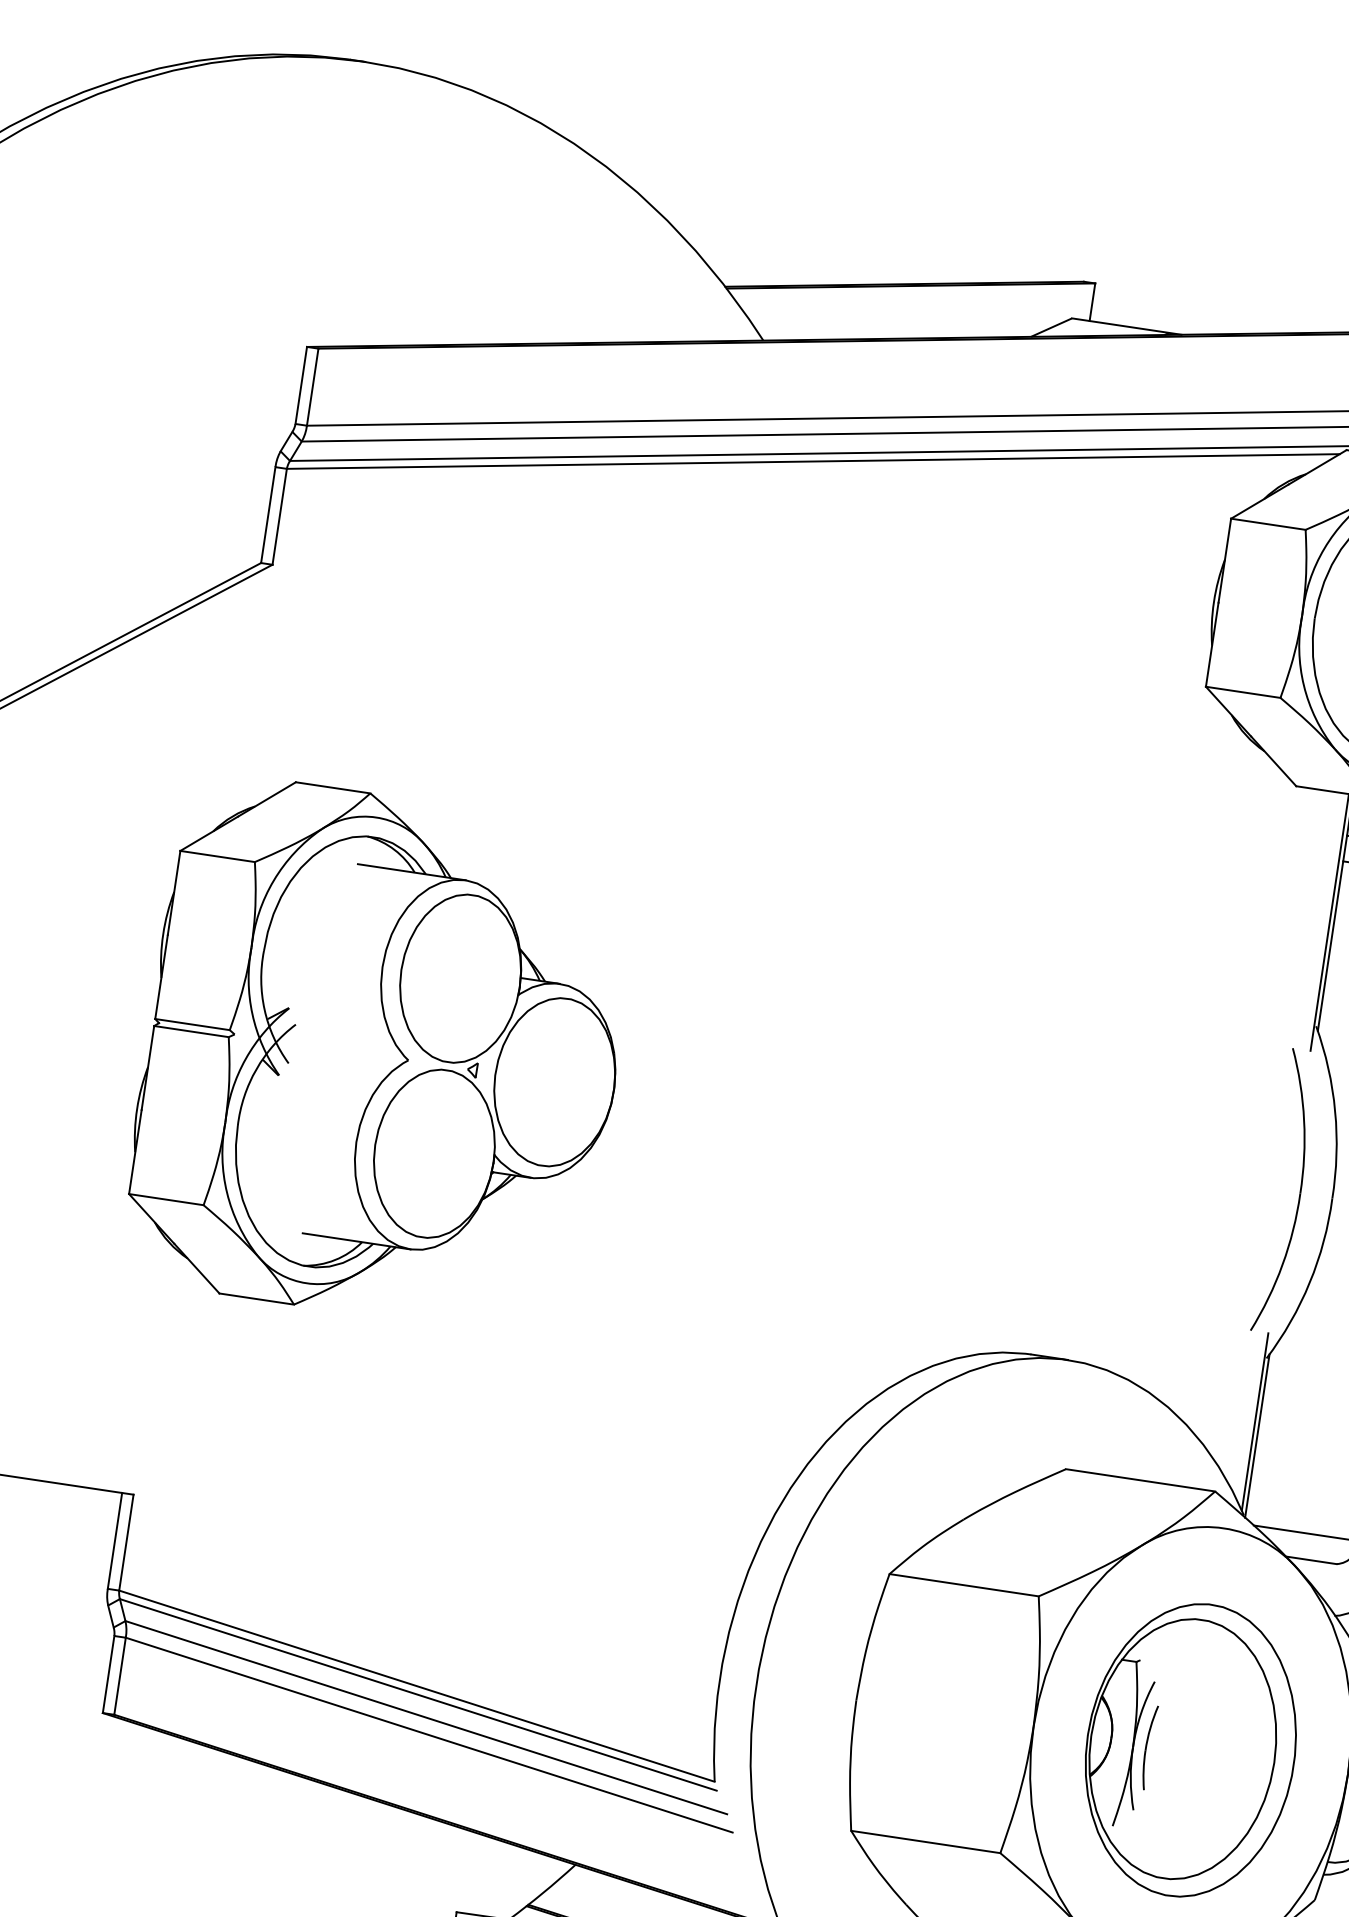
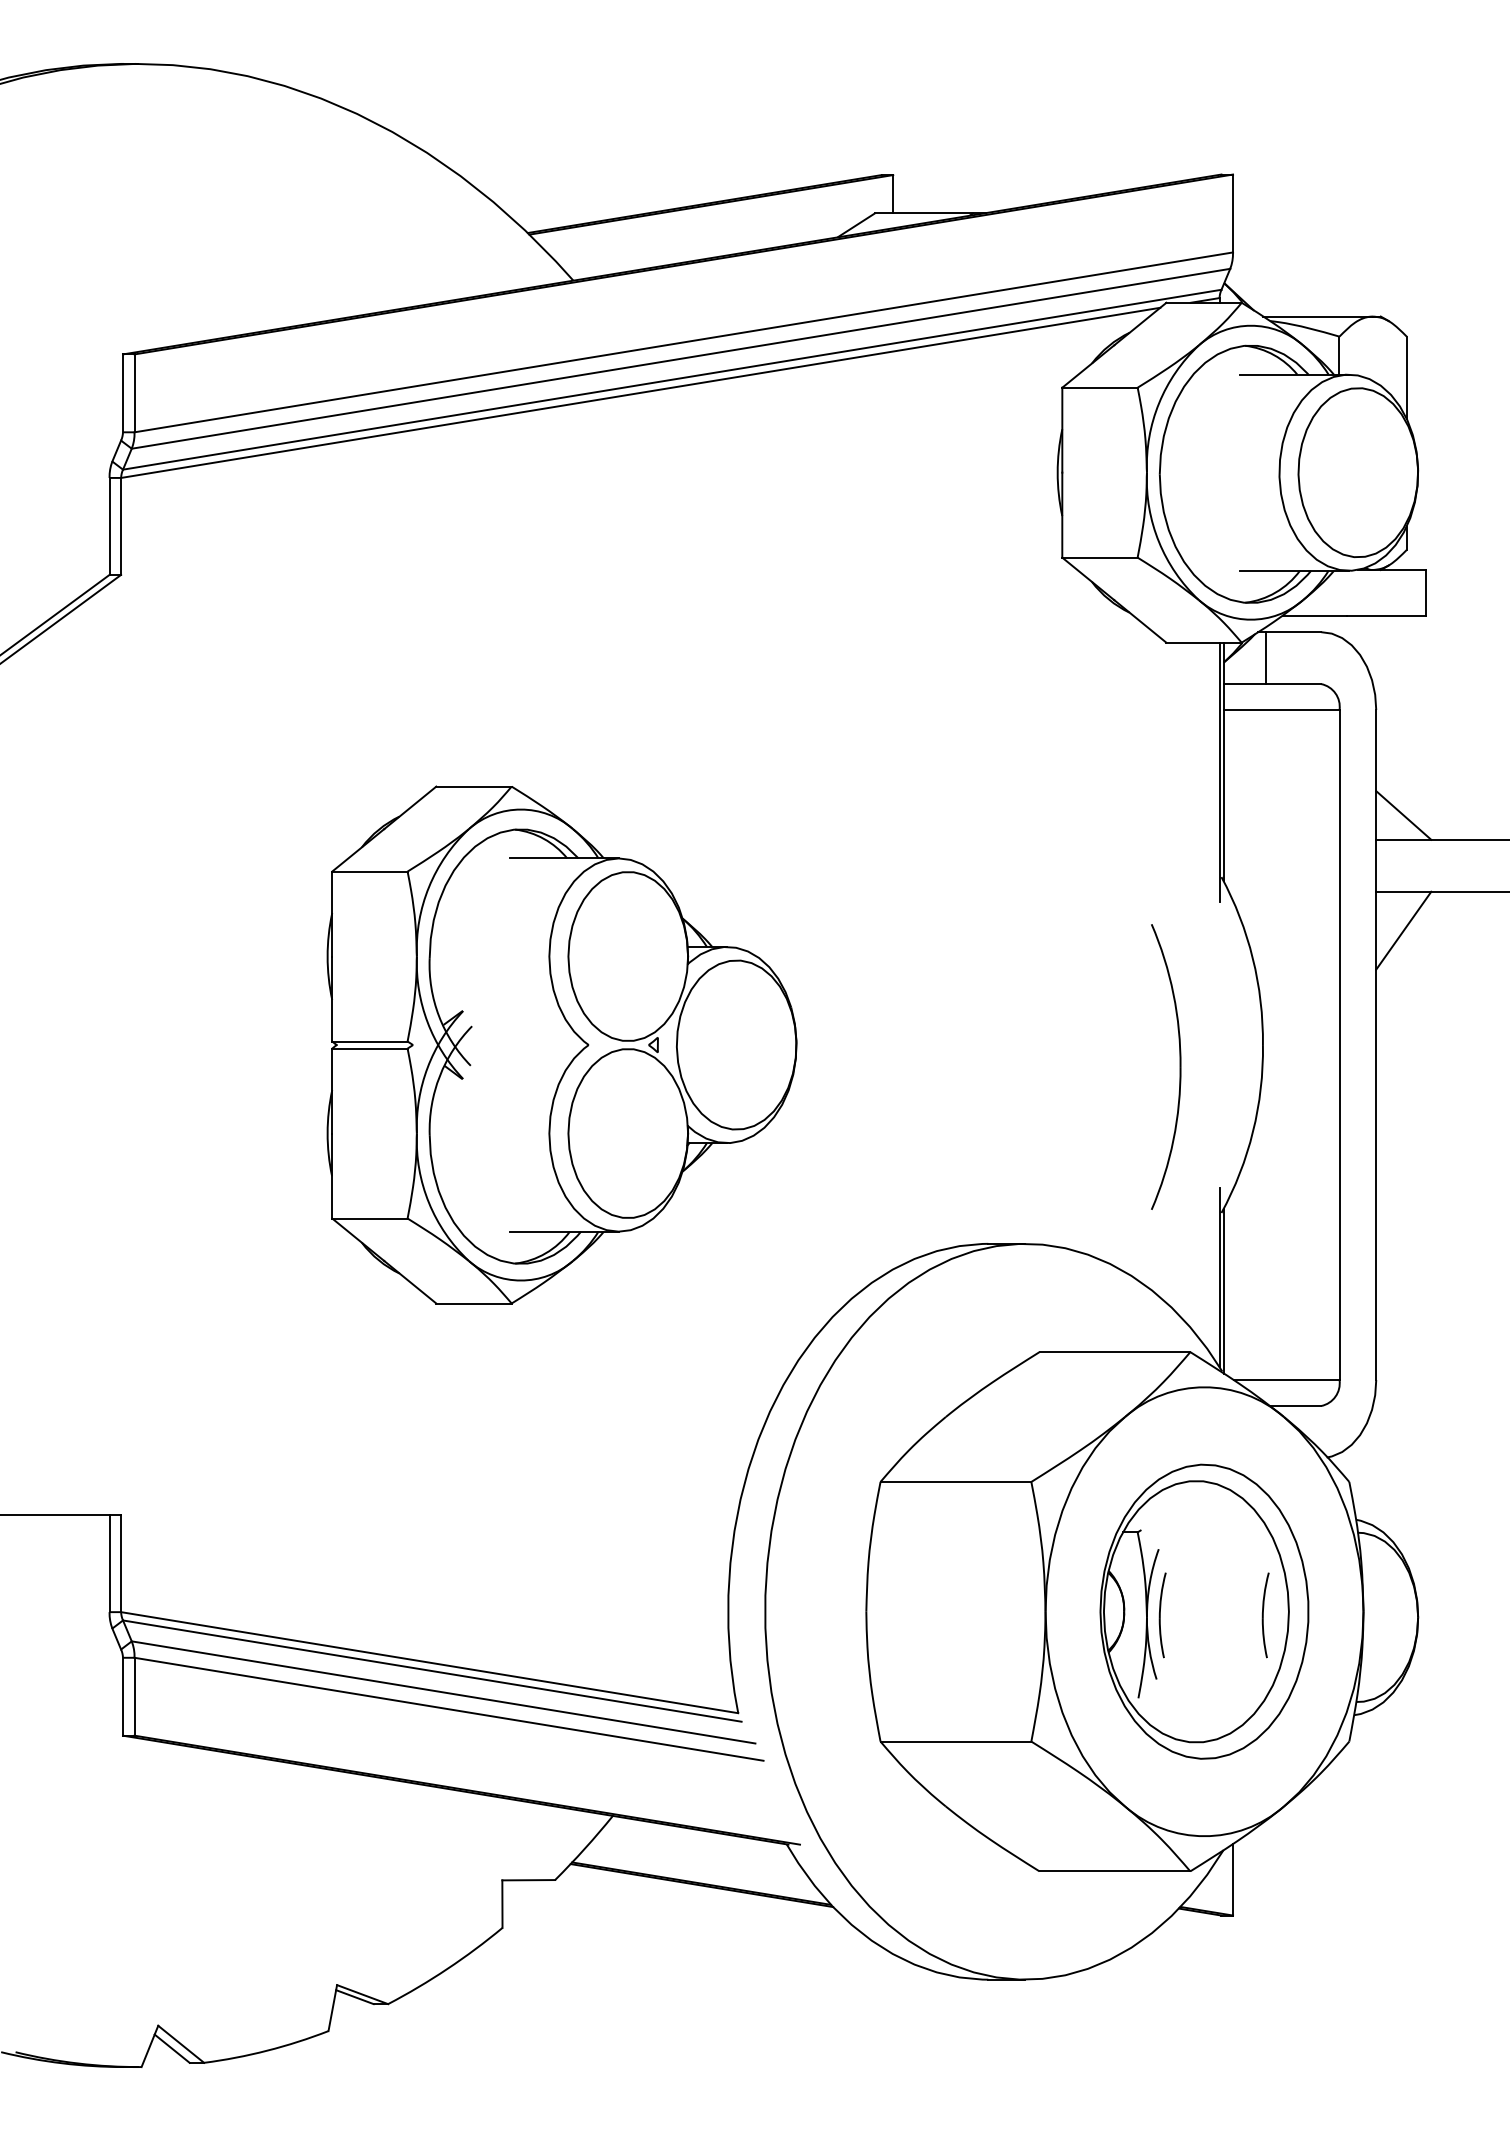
part: (381, 1055) -> (561, 1044), moved
part: (1299, 1193) -> (1179, 1066), moved
part: (1250, 1763) -> (1265, 1615), added

